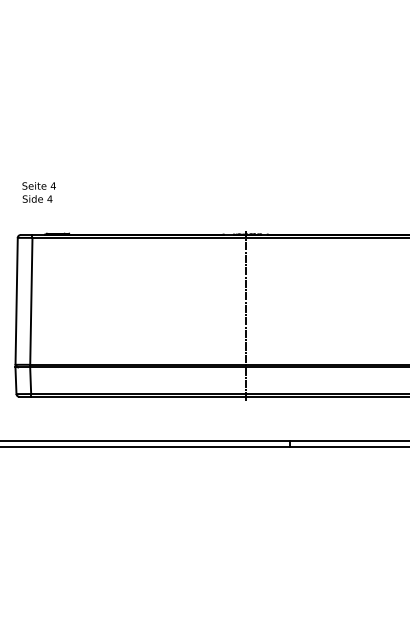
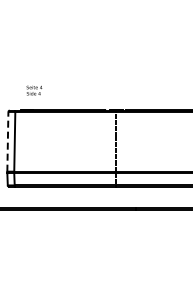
text: (39, 192) -> (34, 90), moved
line: (15, 300) -> (7, 141), solid -> dashed

